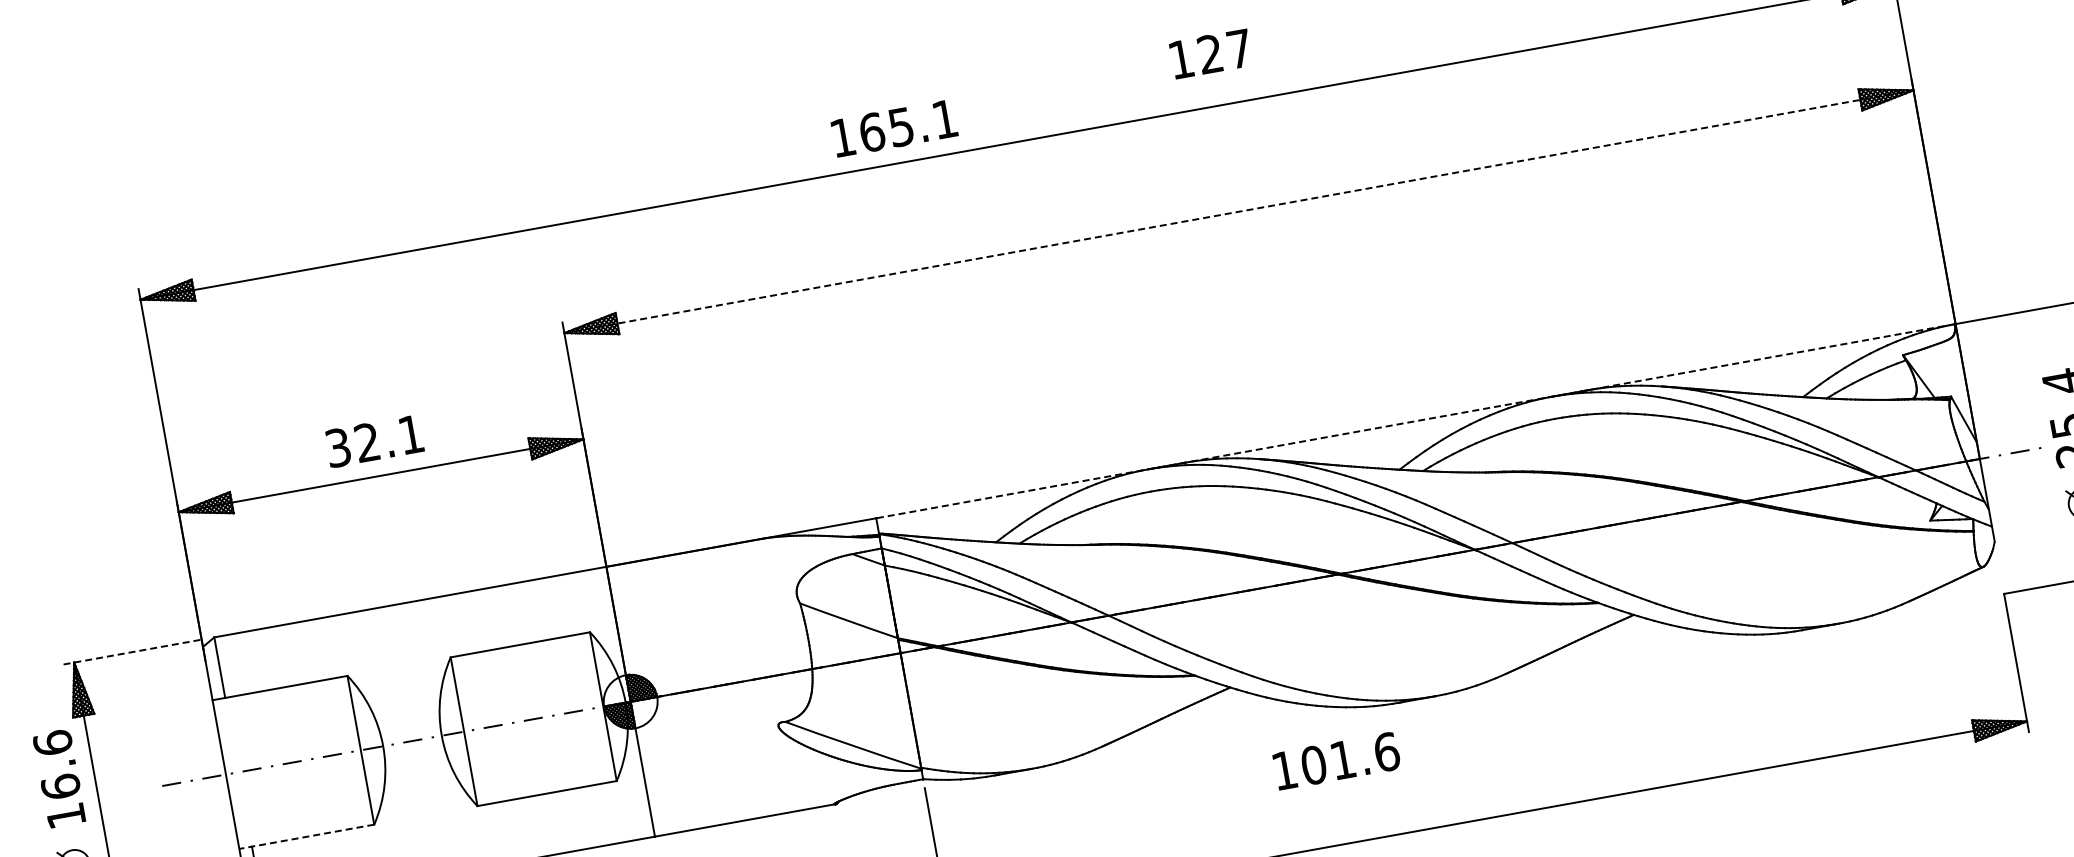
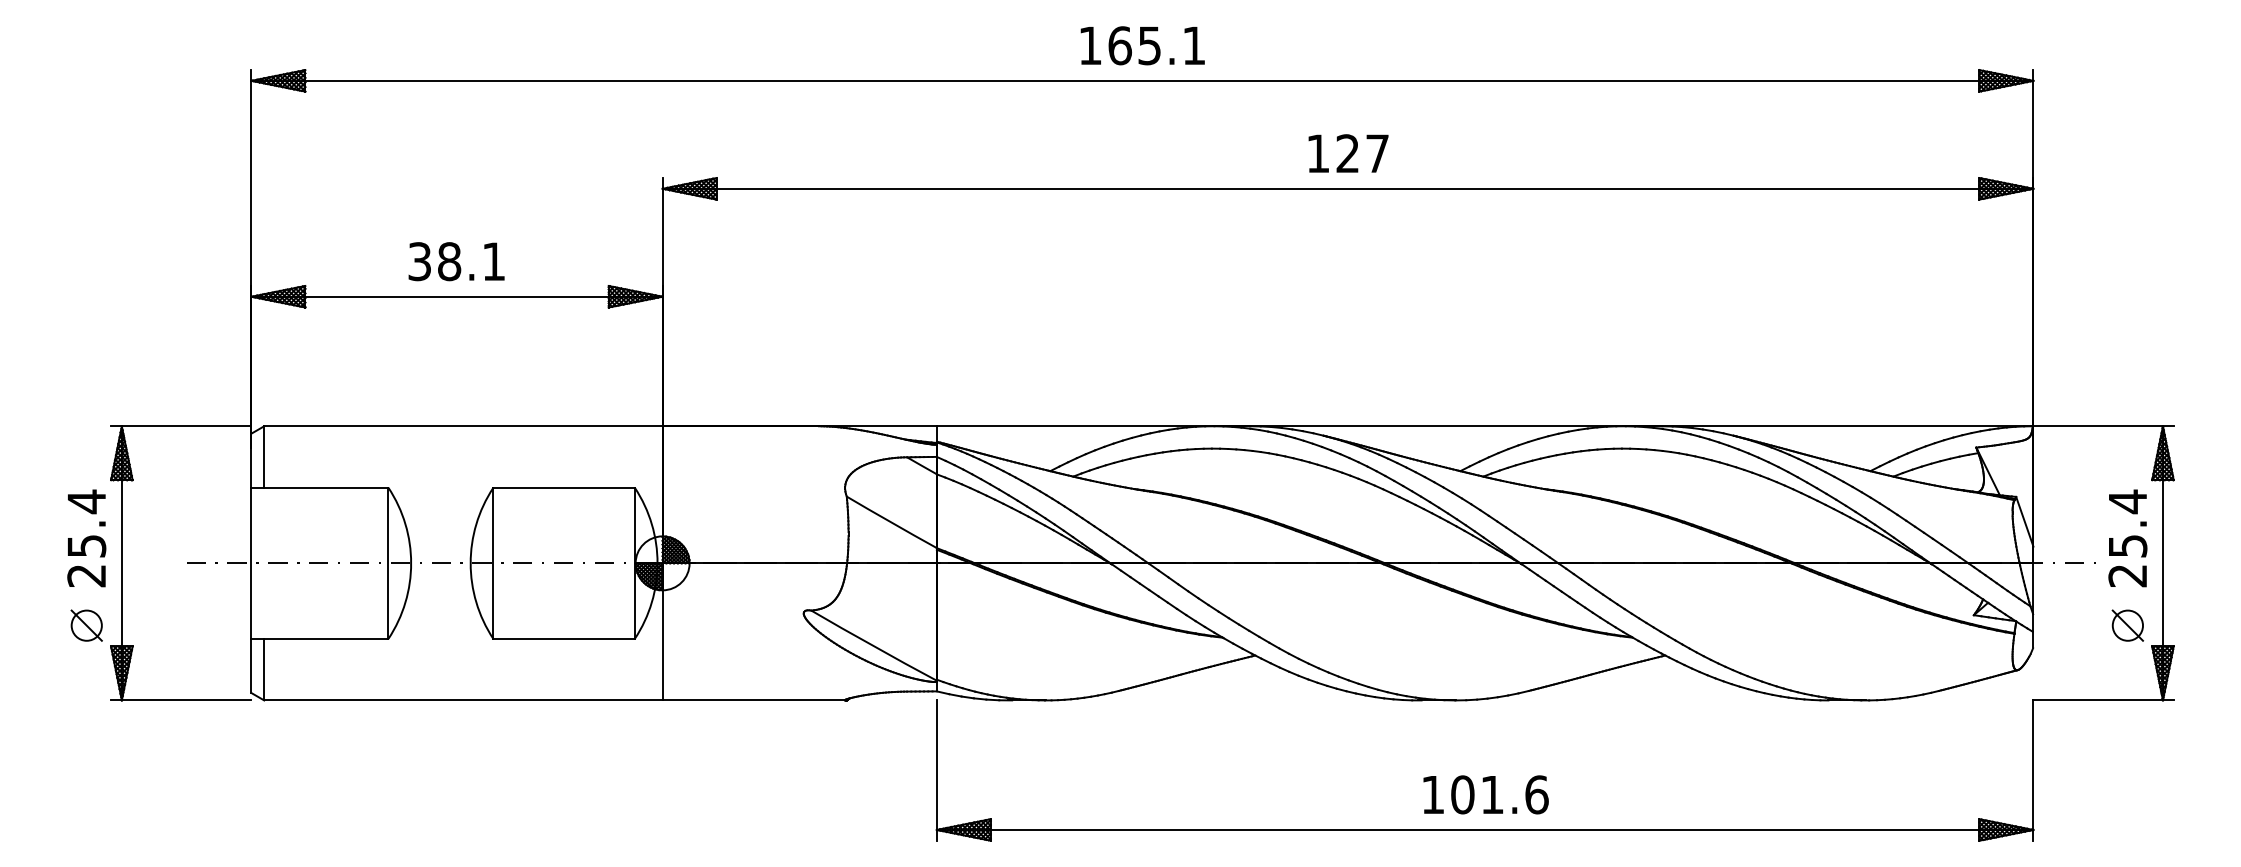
text: (1211, 53) -> (1348, 153), moved
text: (894, 128) -> (1142, 45), moved
line: (1239, 211) -> (1348, 188), dashed -> solid
line: (1415, 421) -> (1484, 426), dashed -> solid
text: (367, 442) -> (449, 261), 32.1 -> 38.1
line: (132, 652) -> (181, 426), dashed -> solid
text: (1336, 760) -> (1485, 794), moved
text: (59, 779) -> (86, 538), 16.6 -> 25.4
line: (306, 836) -> (319, 638), dashed -> solid

